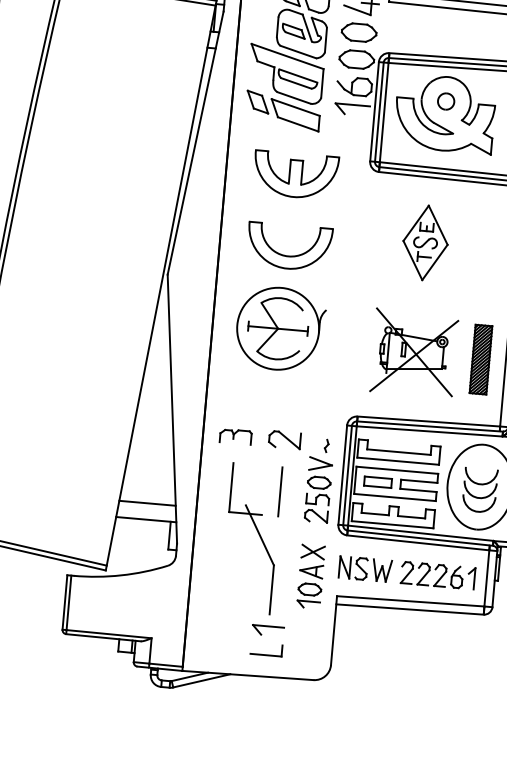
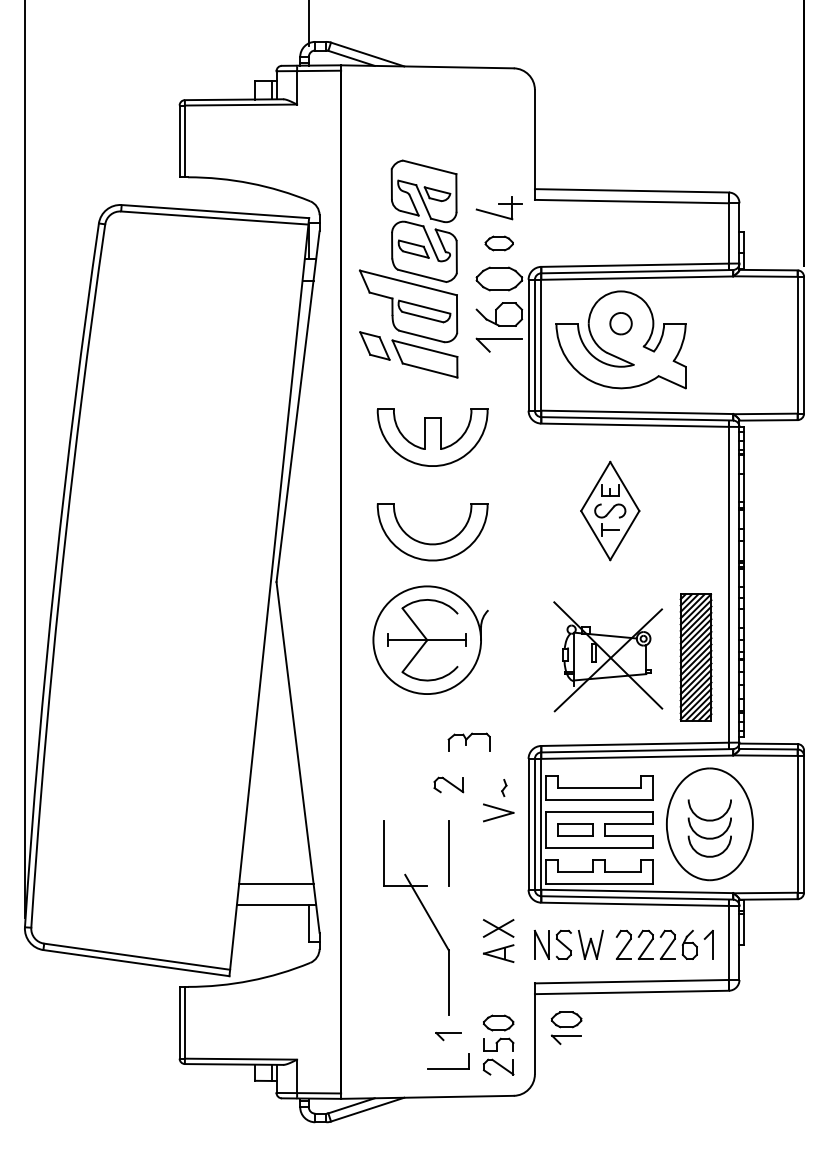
part: (358, 32) -> (498, 243), size x0.6
part: (481, 359) -> (696, 657), size x1.4
part: (235, 436) -> (468, 741), moved
part: (284, 439) -> (448, 784), size x0.7
part: (317, 499) -> (498, 1044), moved
part: (309, 595) -> (566, 1027), moved
part: (267, 630) -> (448, 1036), size x0.6

